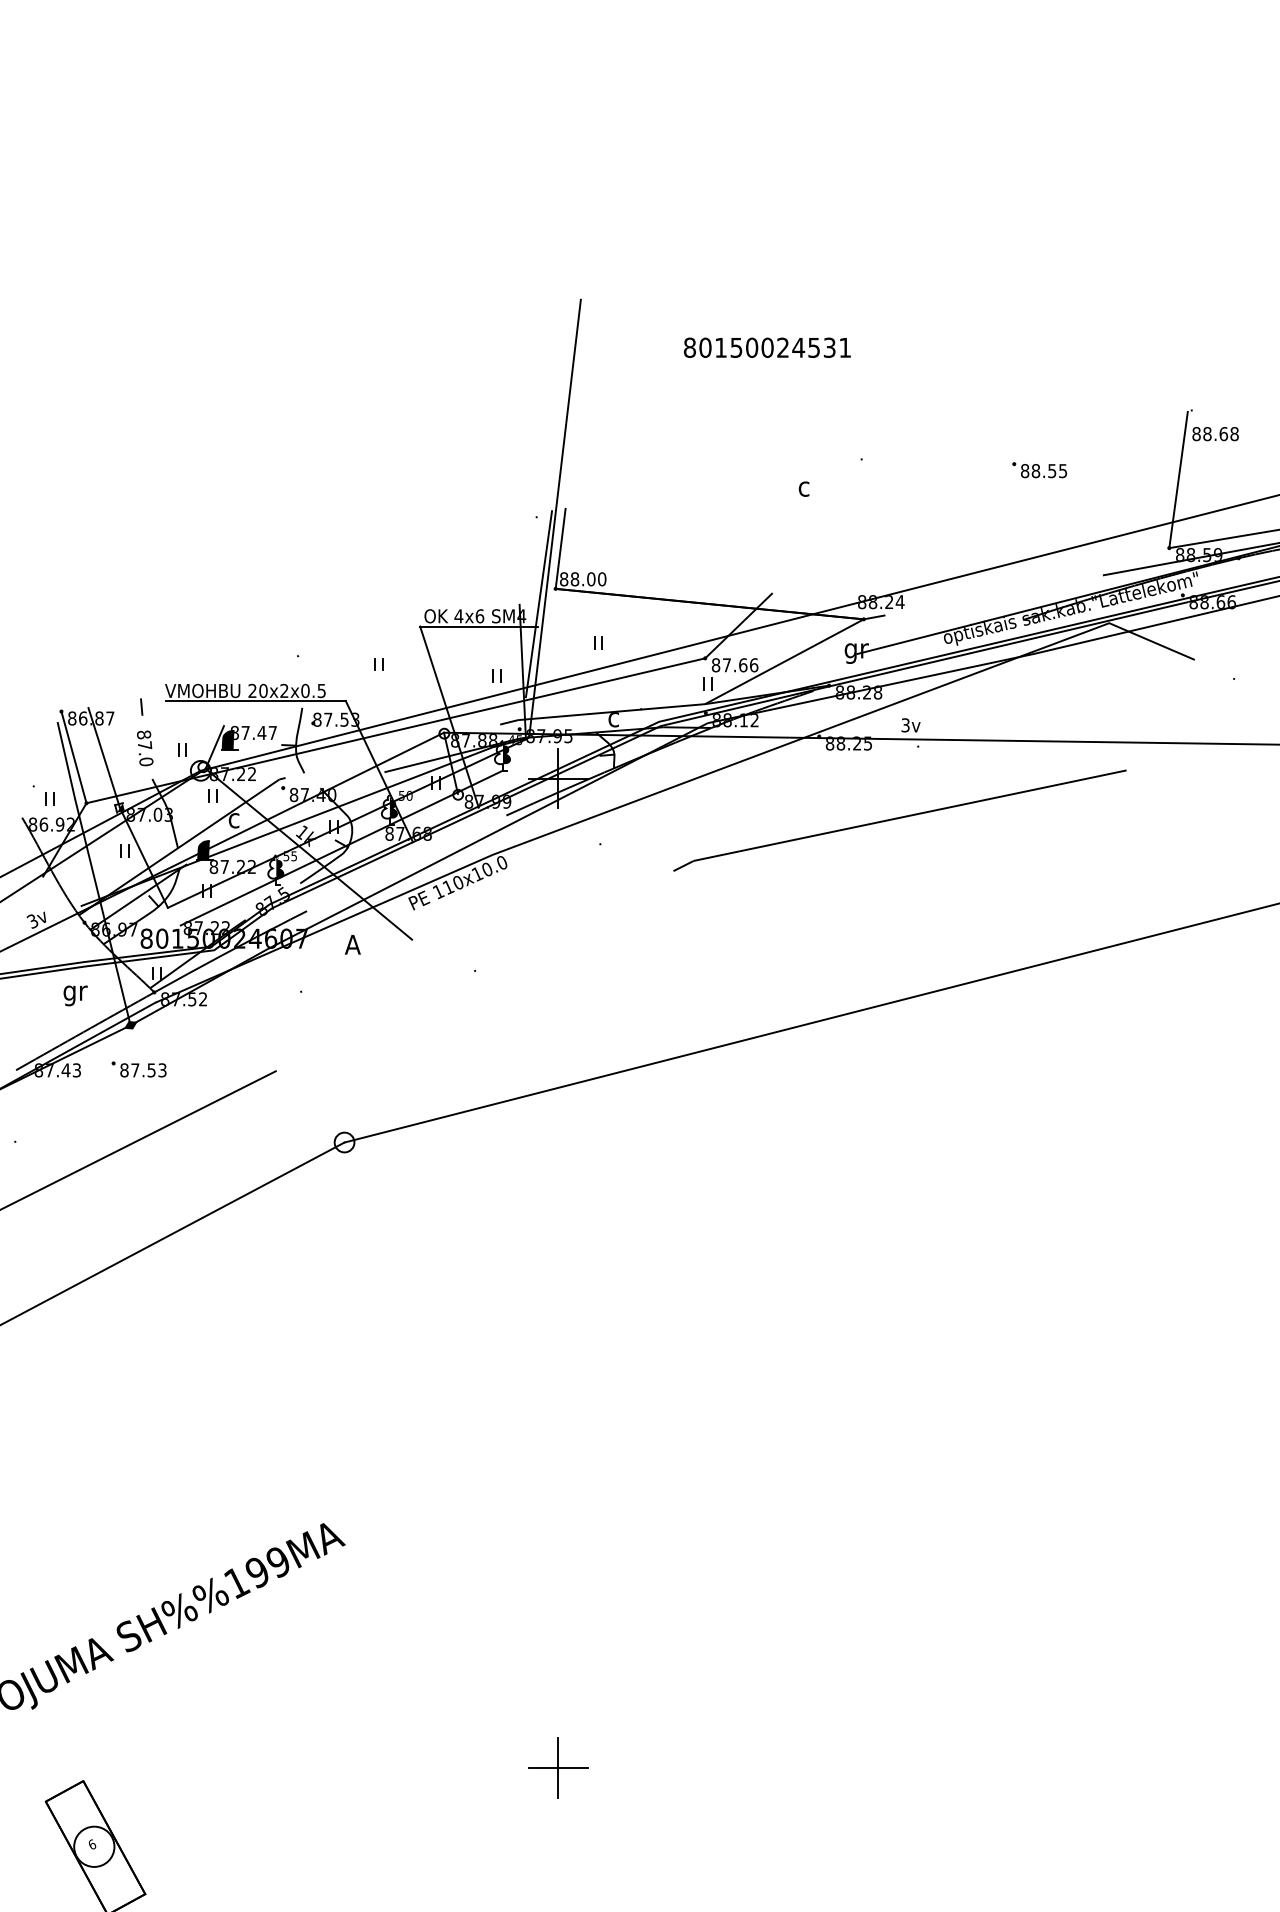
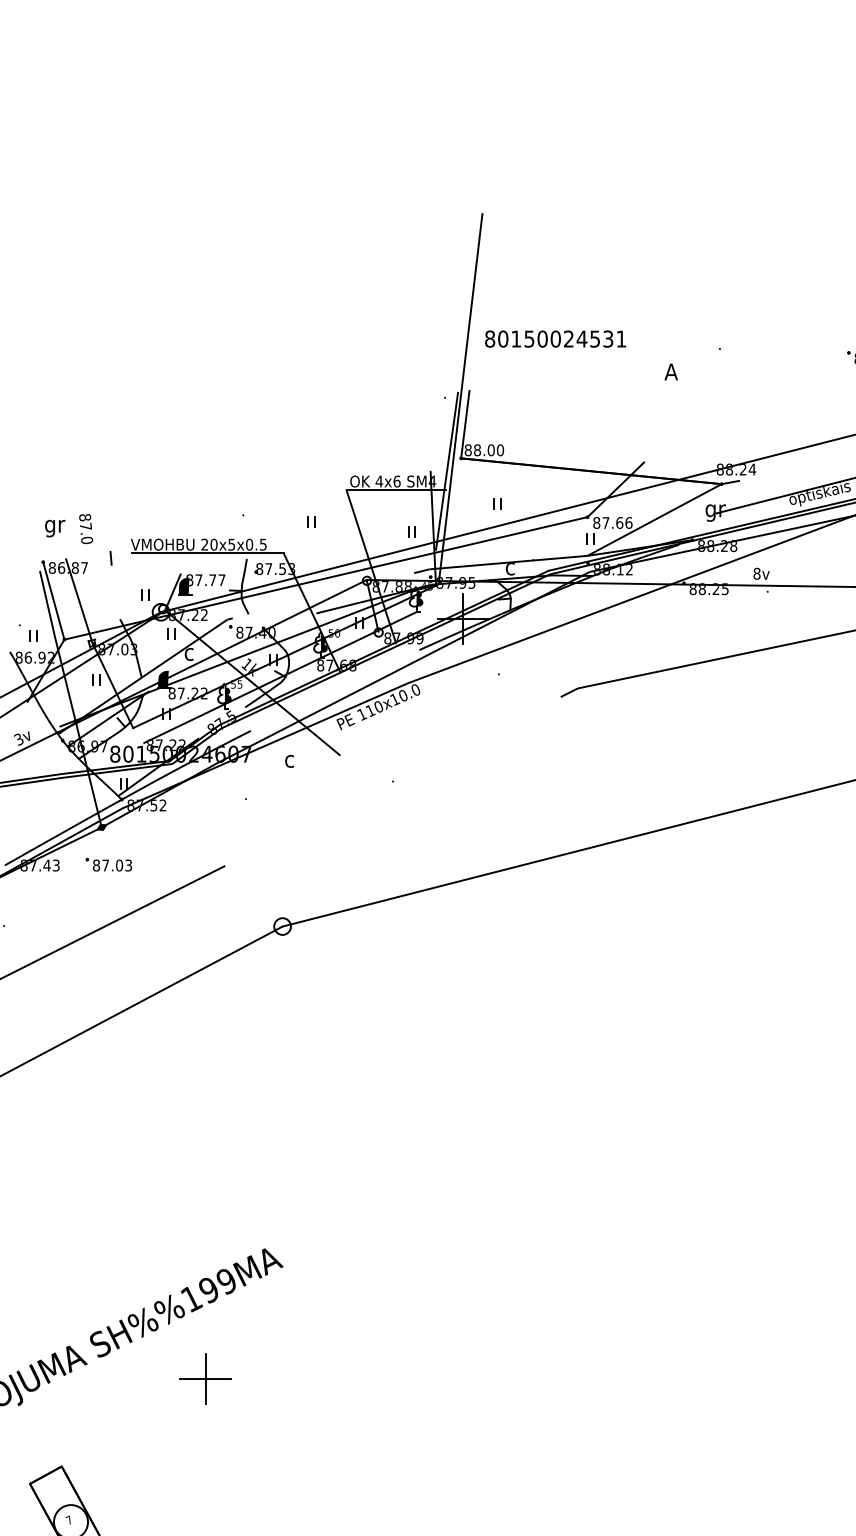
text: (767, 347) -> (555, 338), moved
text: (804, 486) -> (671, 371), c -> A
text: (284, 690) -> (231, 544), 20x2x0.5 -> 20x5x0.5
text: (905, 725) -> (756, 573), 3v -> 8v
text: (261, 732) -> (212, 579), 87.47 -> 87.77
text: (145, 748) -> (86, 529), moved
text: (352, 944) -> (289, 759), A -> c
text: (75, 995) -> (55, 528), moved
text: (151, 1070) -> (119, 865), 87.53 -> 87.03
part: (558, 1767) -> (205, 1378), moved
text: (91, 1844) -> (68, 1520), 6 -> 7

